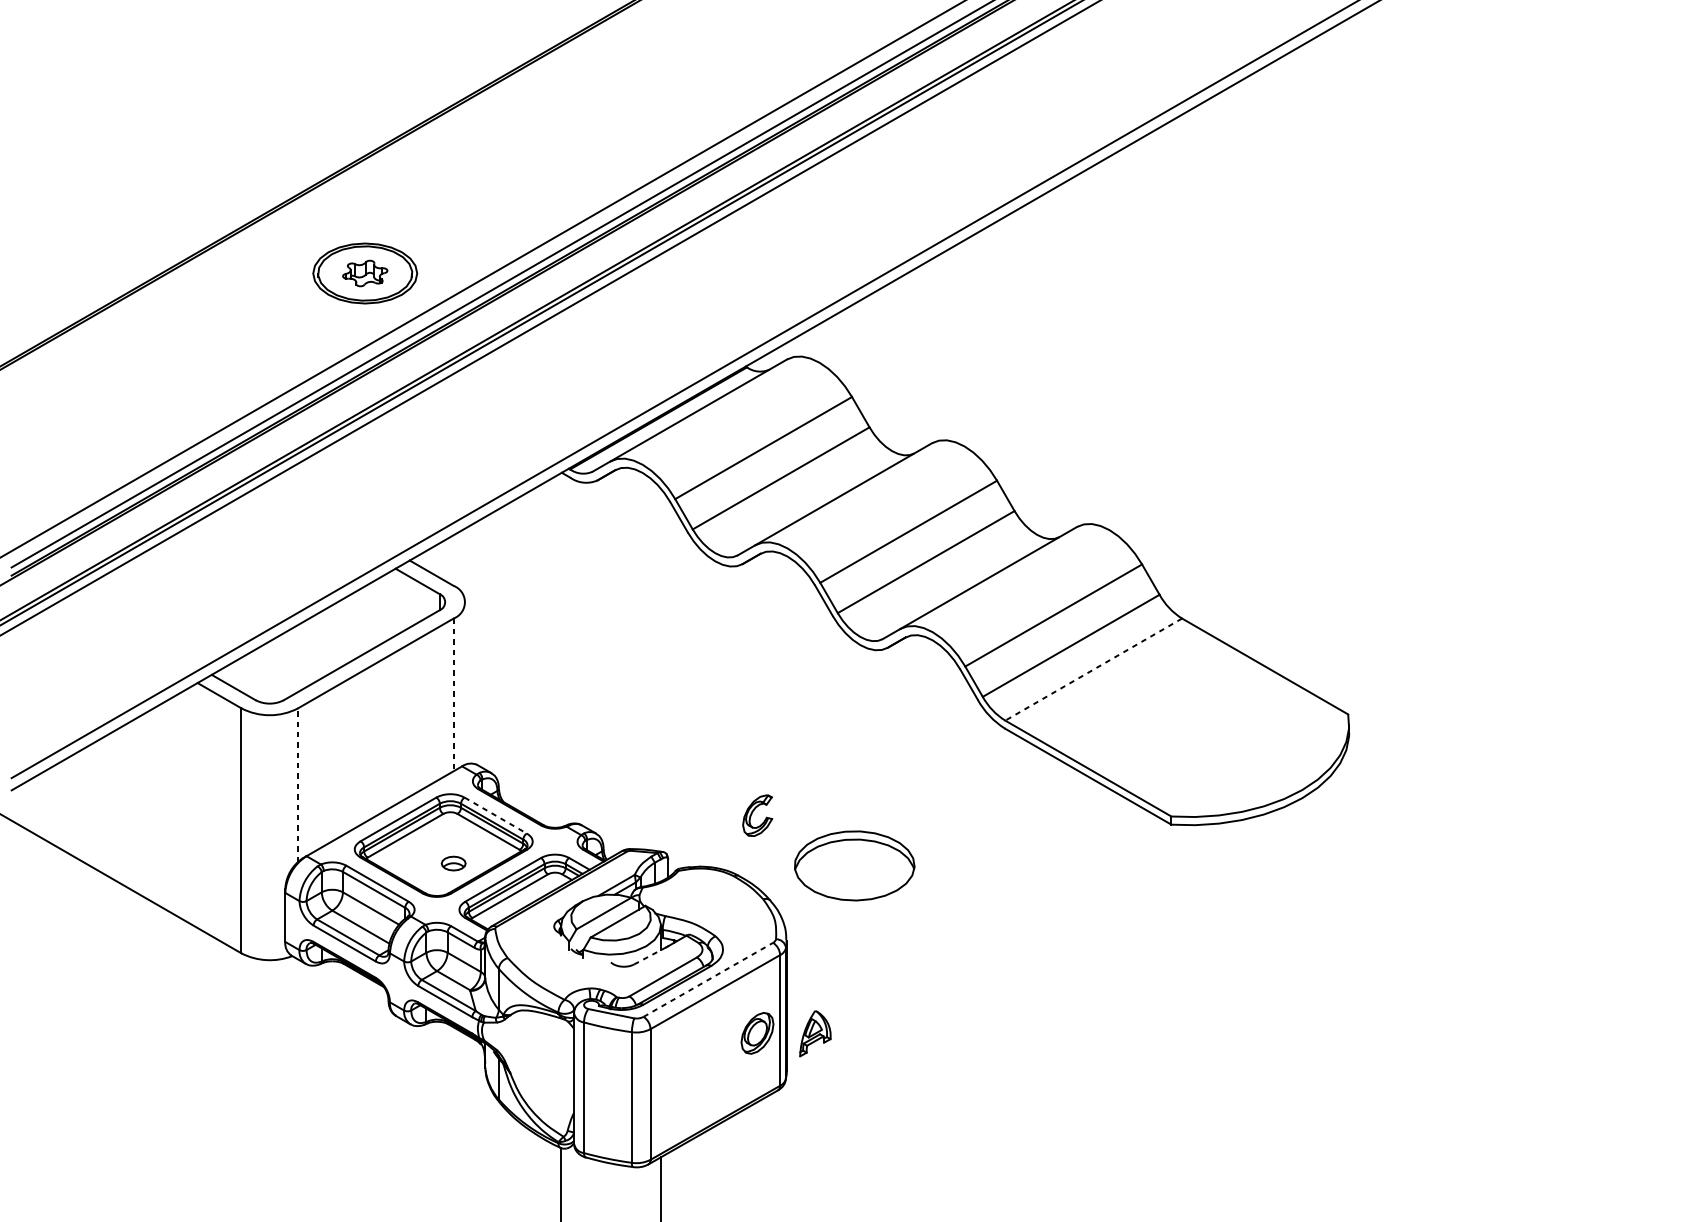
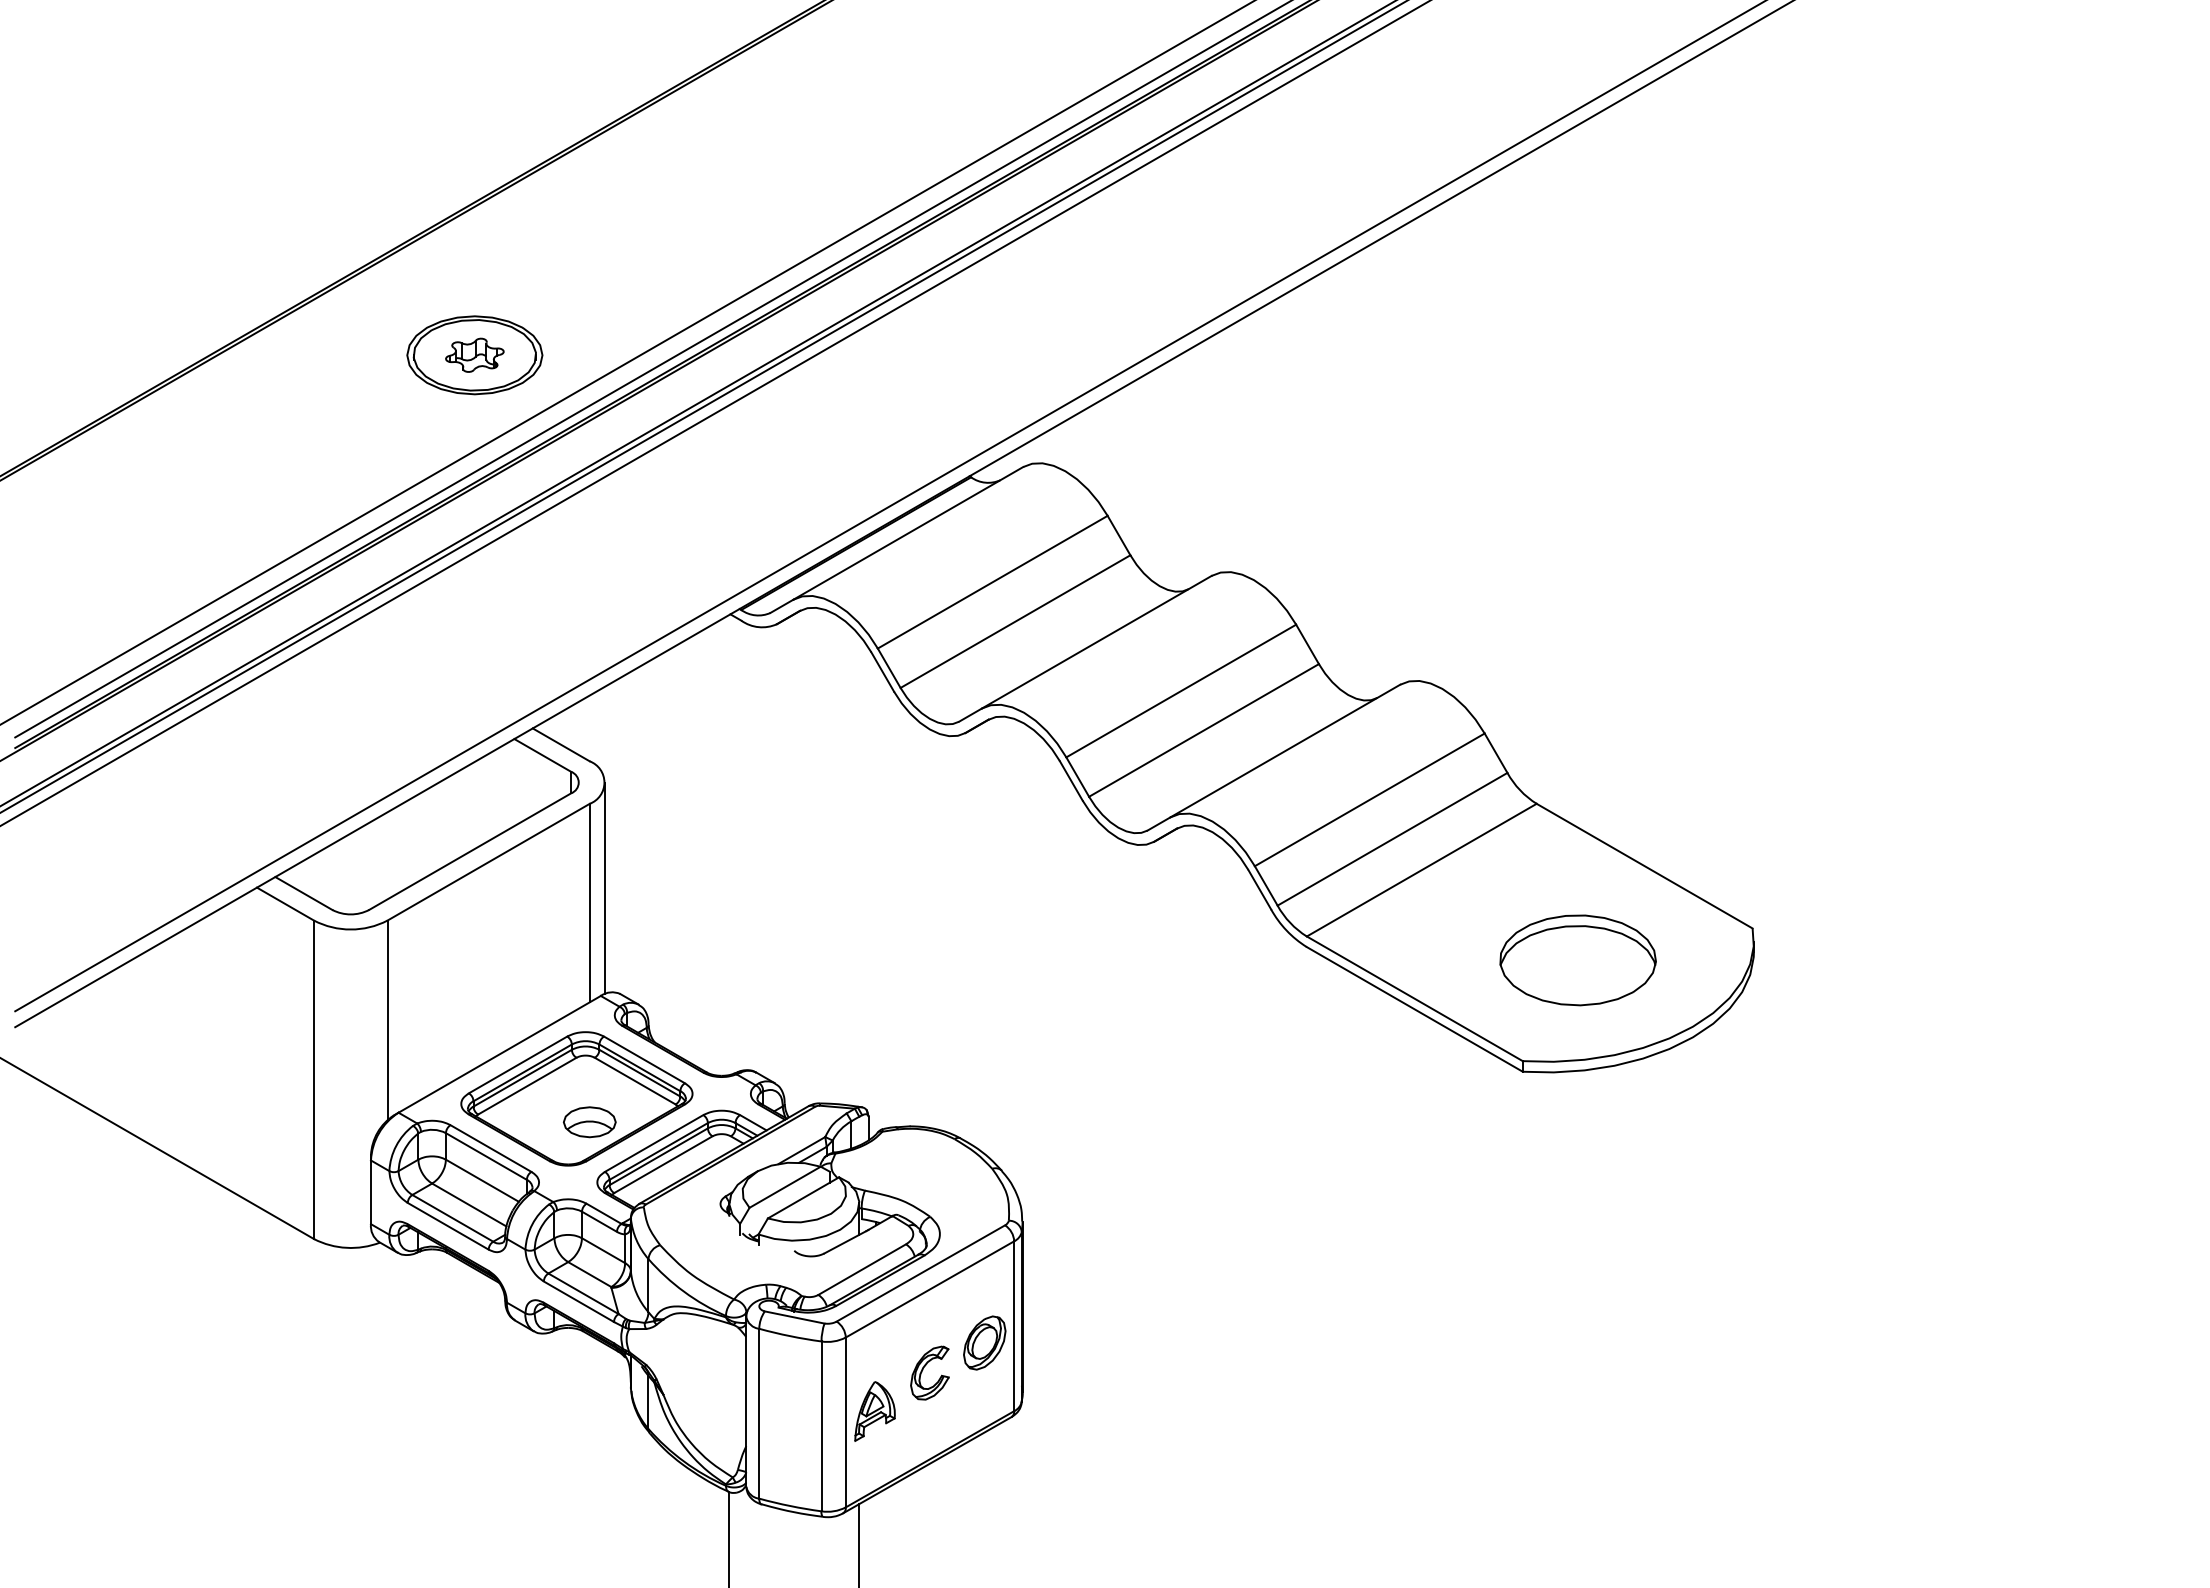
line: (1093, 669) -> (1421, 870), dashed -> solid
line: (465, 682) -> (605, 887), added
line: (453, 695) -> (589, 903), dashed -> solid
line: (298, 785) -> (387, 1020), dashed -> solid
part: (752, 813) -> (923, 1370), moved
line: (495, 815) -> (644, 1059), dashed -> solid
part: (453, 863) -> (589, 1122), size x1.67
part: (854, 866) -> (1577, 960), moved
line: (650, 956) -> (845, 1242), dashed -> solid
line: (708, 979) -> (920, 1273), dashed -> solid
part: (814, 1033) -> (874, 1411), moved

